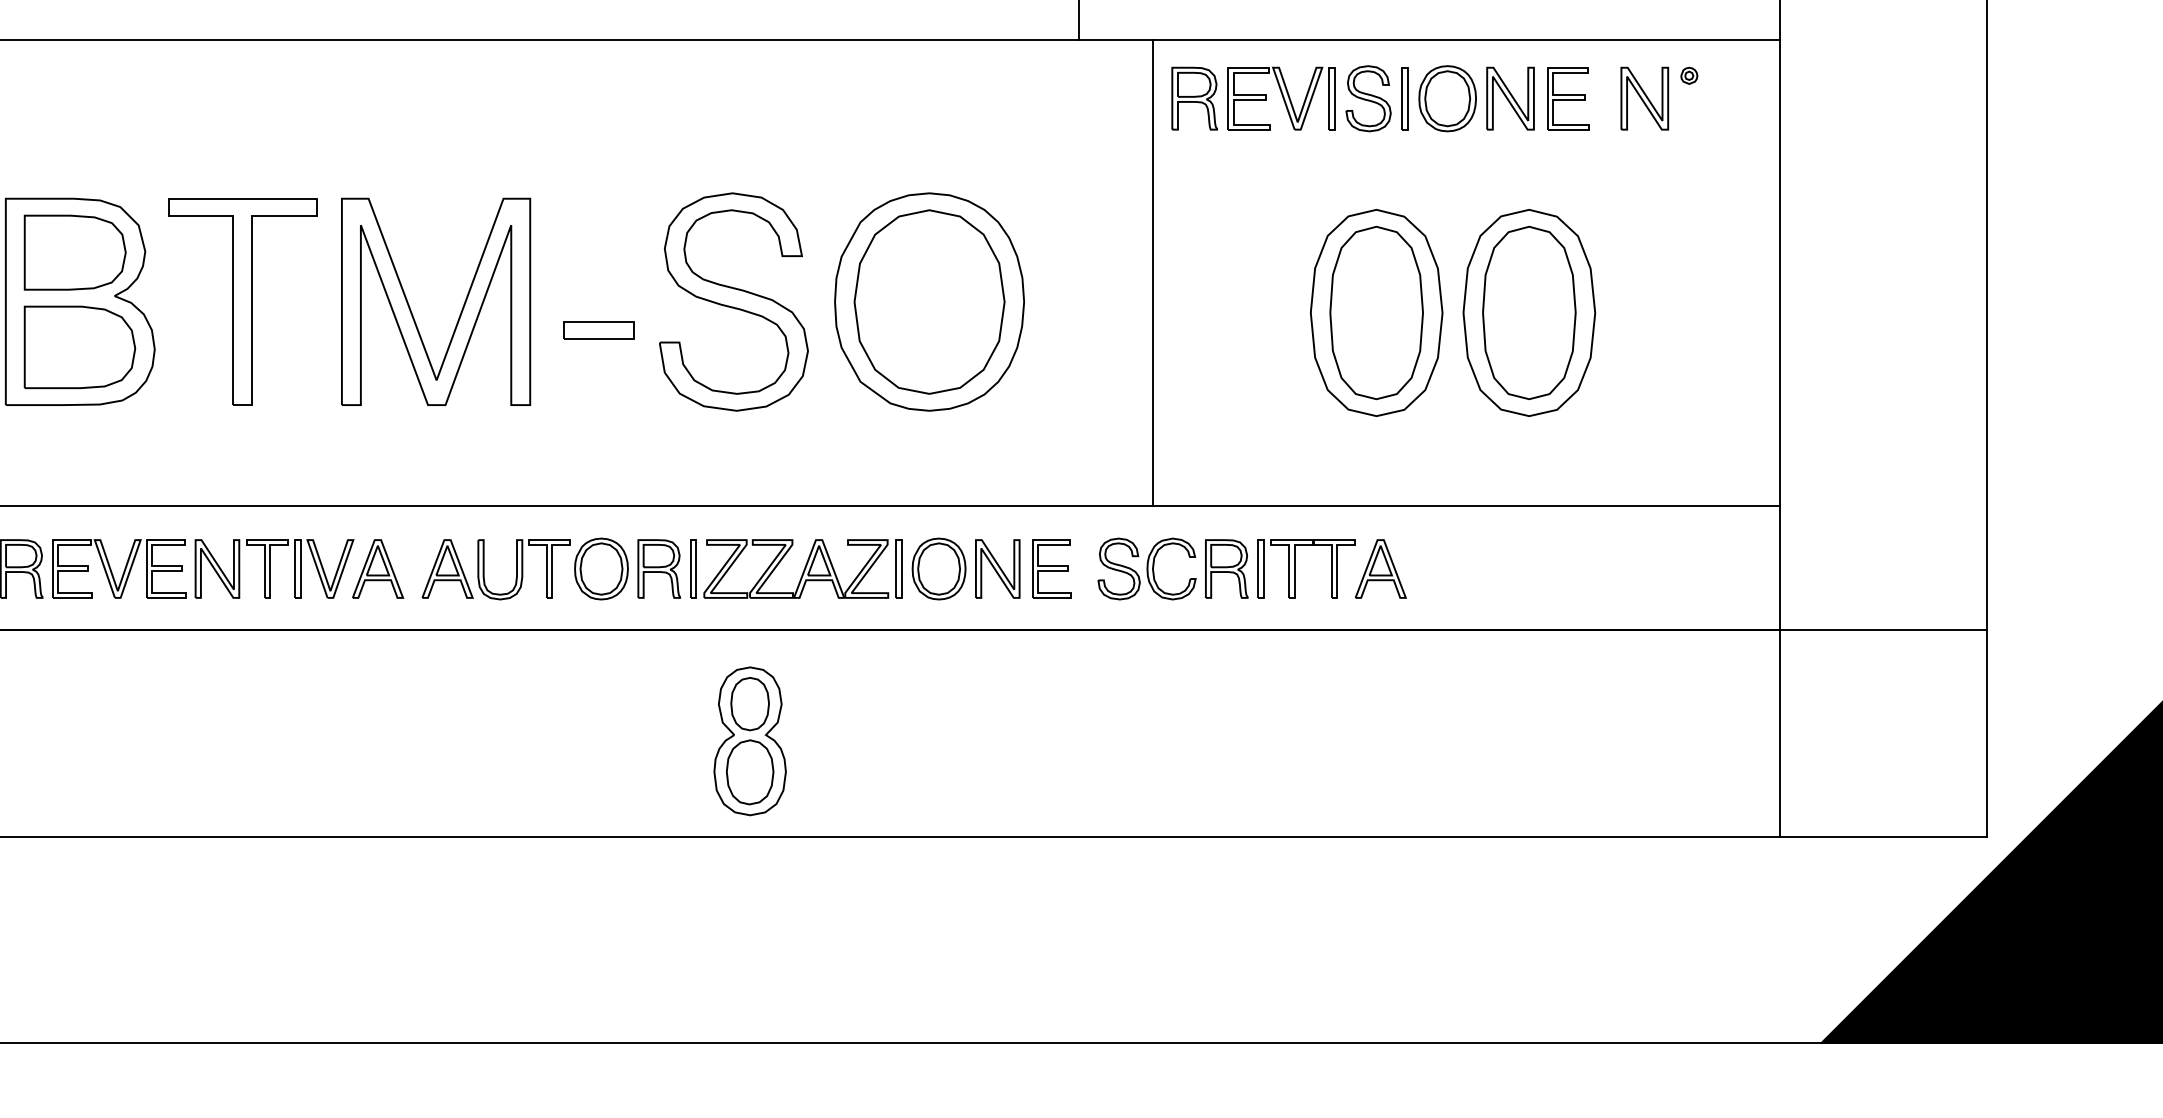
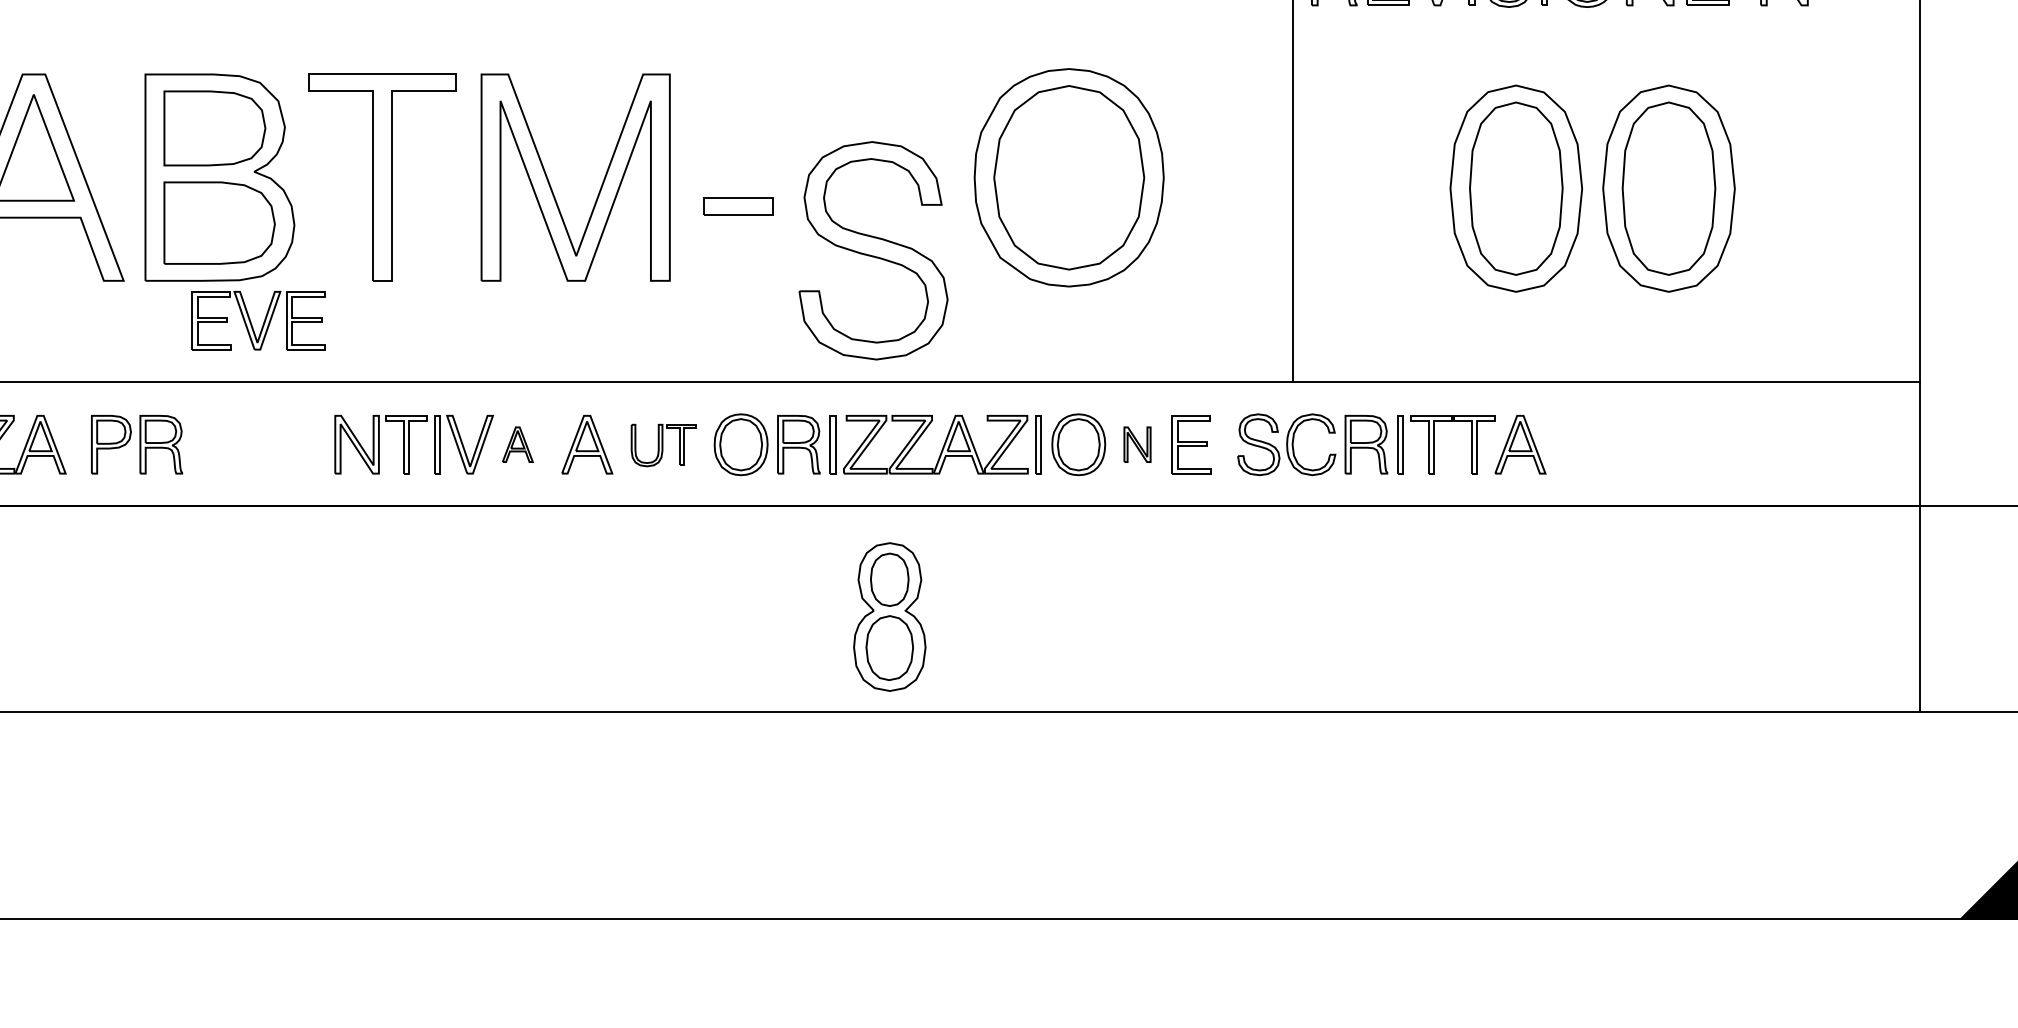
part: (733, 301) -> (873, 250), moved
part: (119, 568) -> (259, 320), moved
part: (378, 568) -> (518, 444), size x0.6
part: (997, 568) -> (1137, 444), size x0.6
part: (523, 569) -> (663, 445), size x0.7

